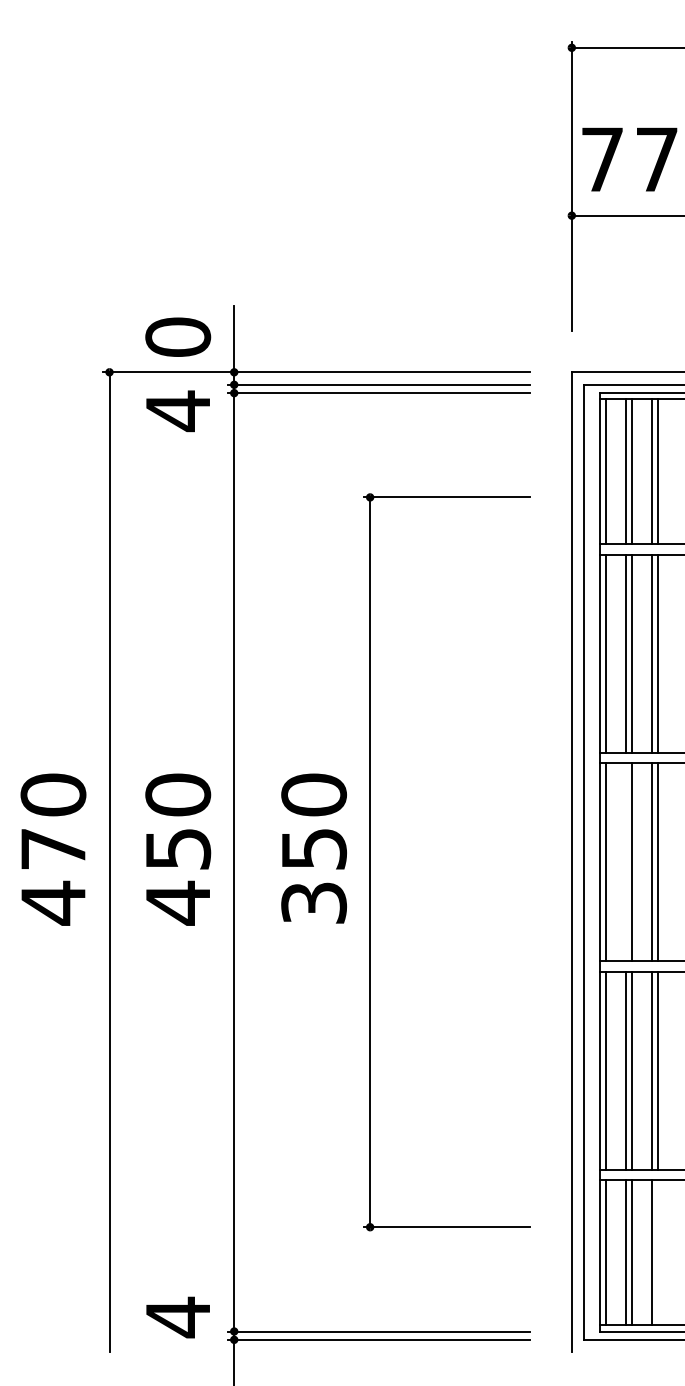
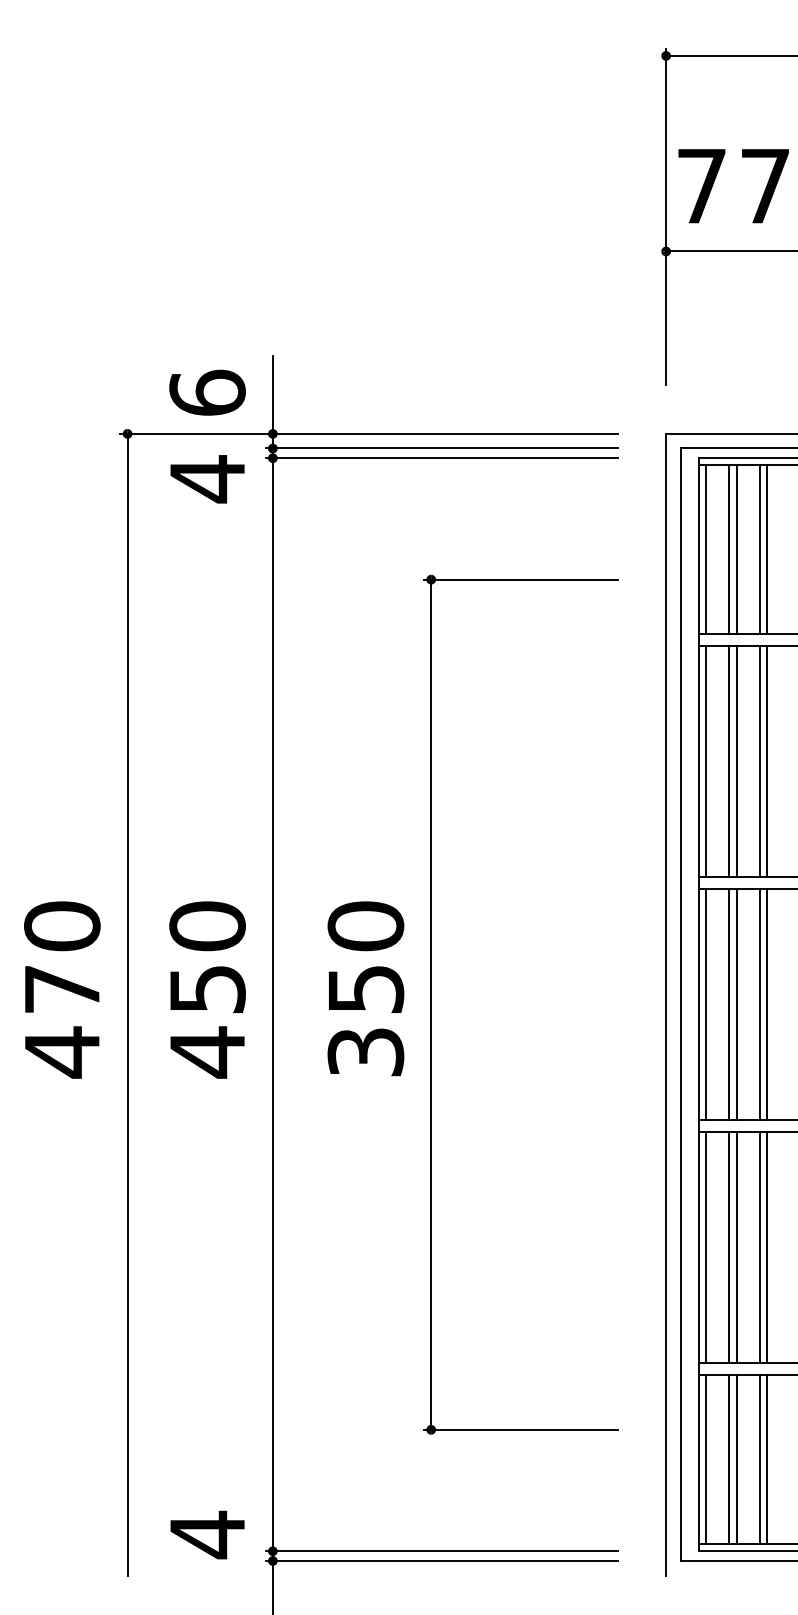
text: (178, 336) -> (207, 392), 0 -> 6
line: (626, 862) -> (729, 1004), added
line: (658, 1252) -> (767, 1459), added

